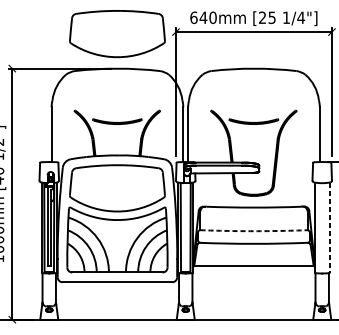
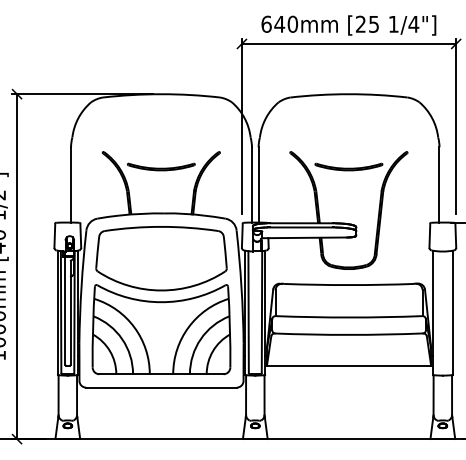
part: (117, 33) -> (161, 46), removed
line: (329, 227) -> (452, 312), dashed -> solid
arc: (254, 231) -> (349, 317), dashed -> solid

